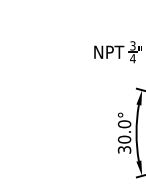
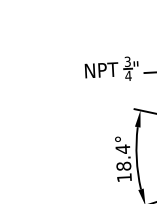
text: (124, 136) -> (123, 162), 30.0° -> 18.4°

